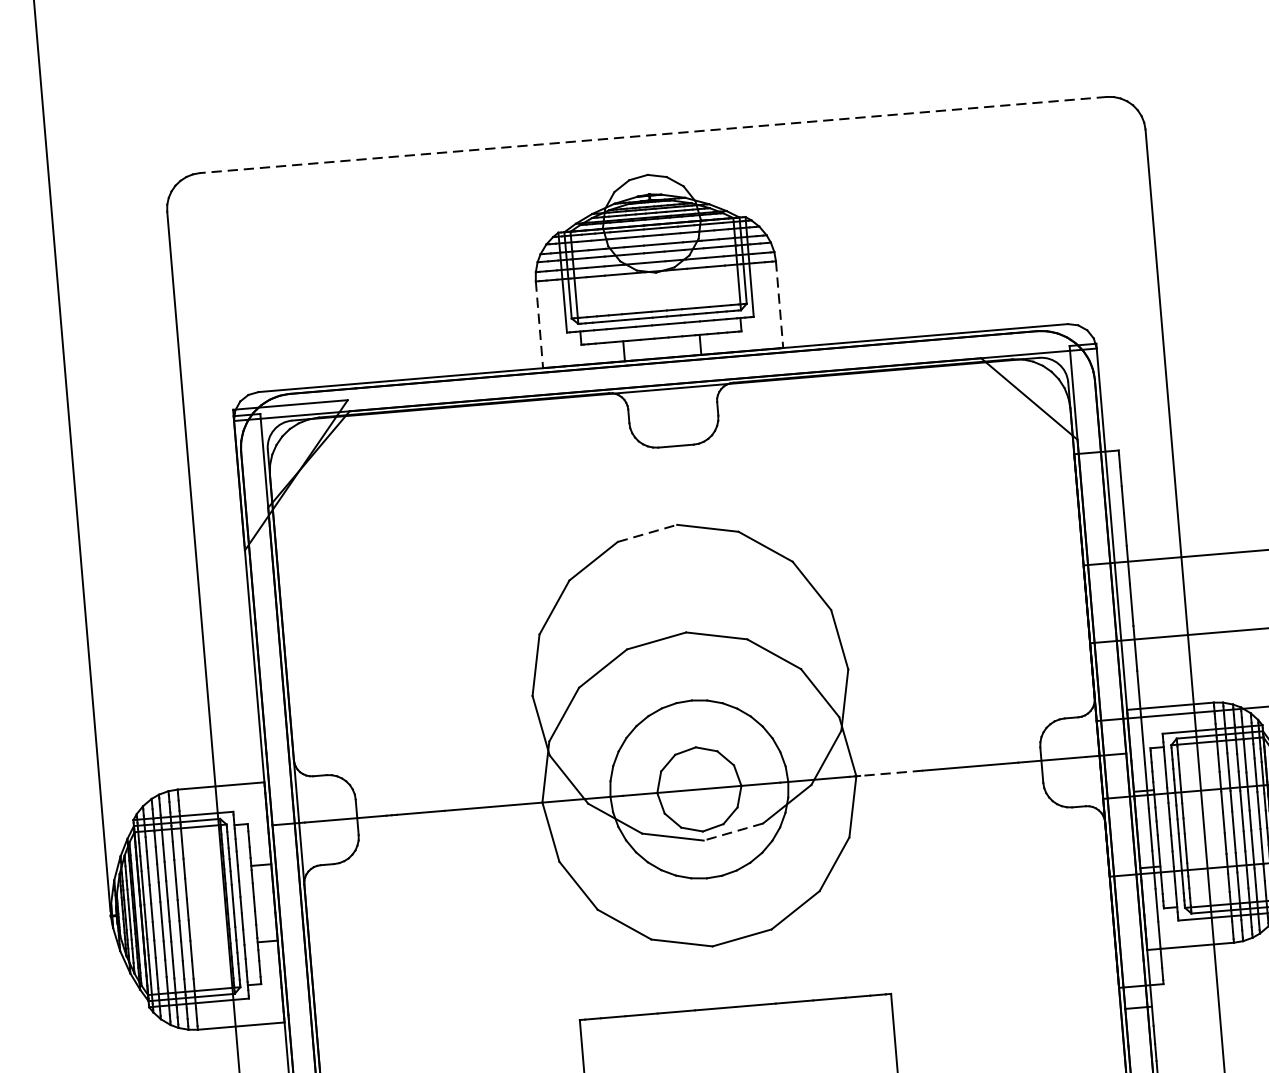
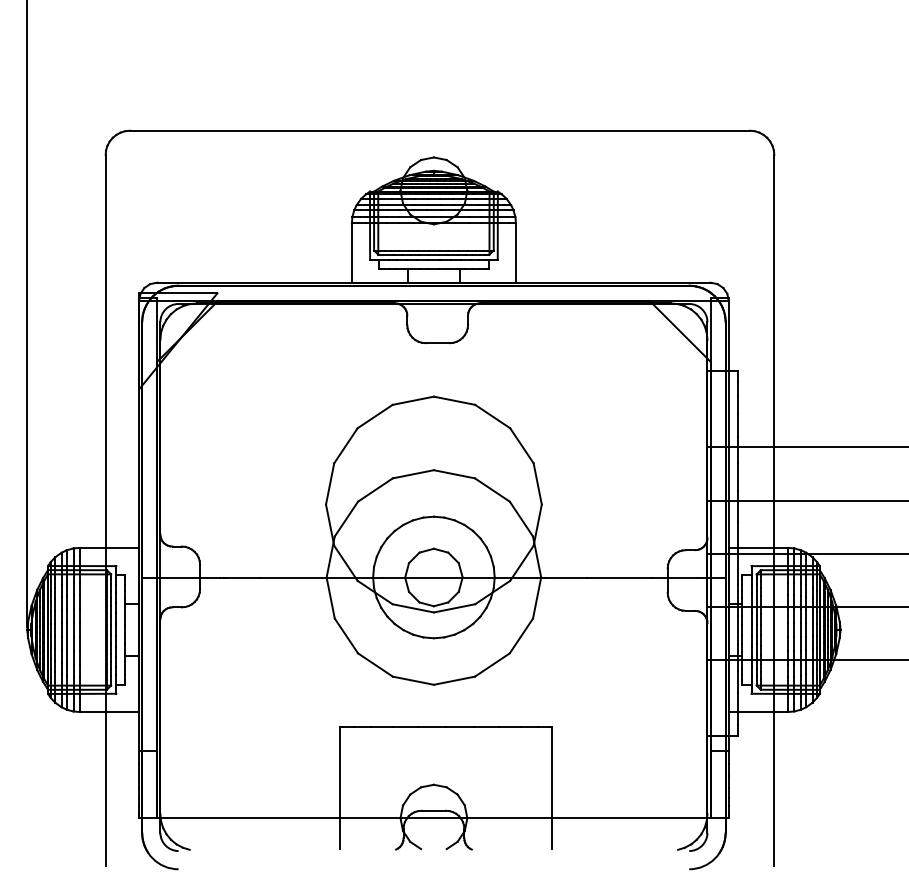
line: (652, 134) -> (439, 130), dashed -> solid
line: (778, 305) -> (515, 253), dashed -> solid
line: (538, 325) -> (351, 253), dashed -> solid
line: (647, 532) -> (413, 400), dashed -> solid
line: (890, 773) -> (564, 577), dashed -> solid
line: (733, 832) -> (454, 608), dashed -> solid

